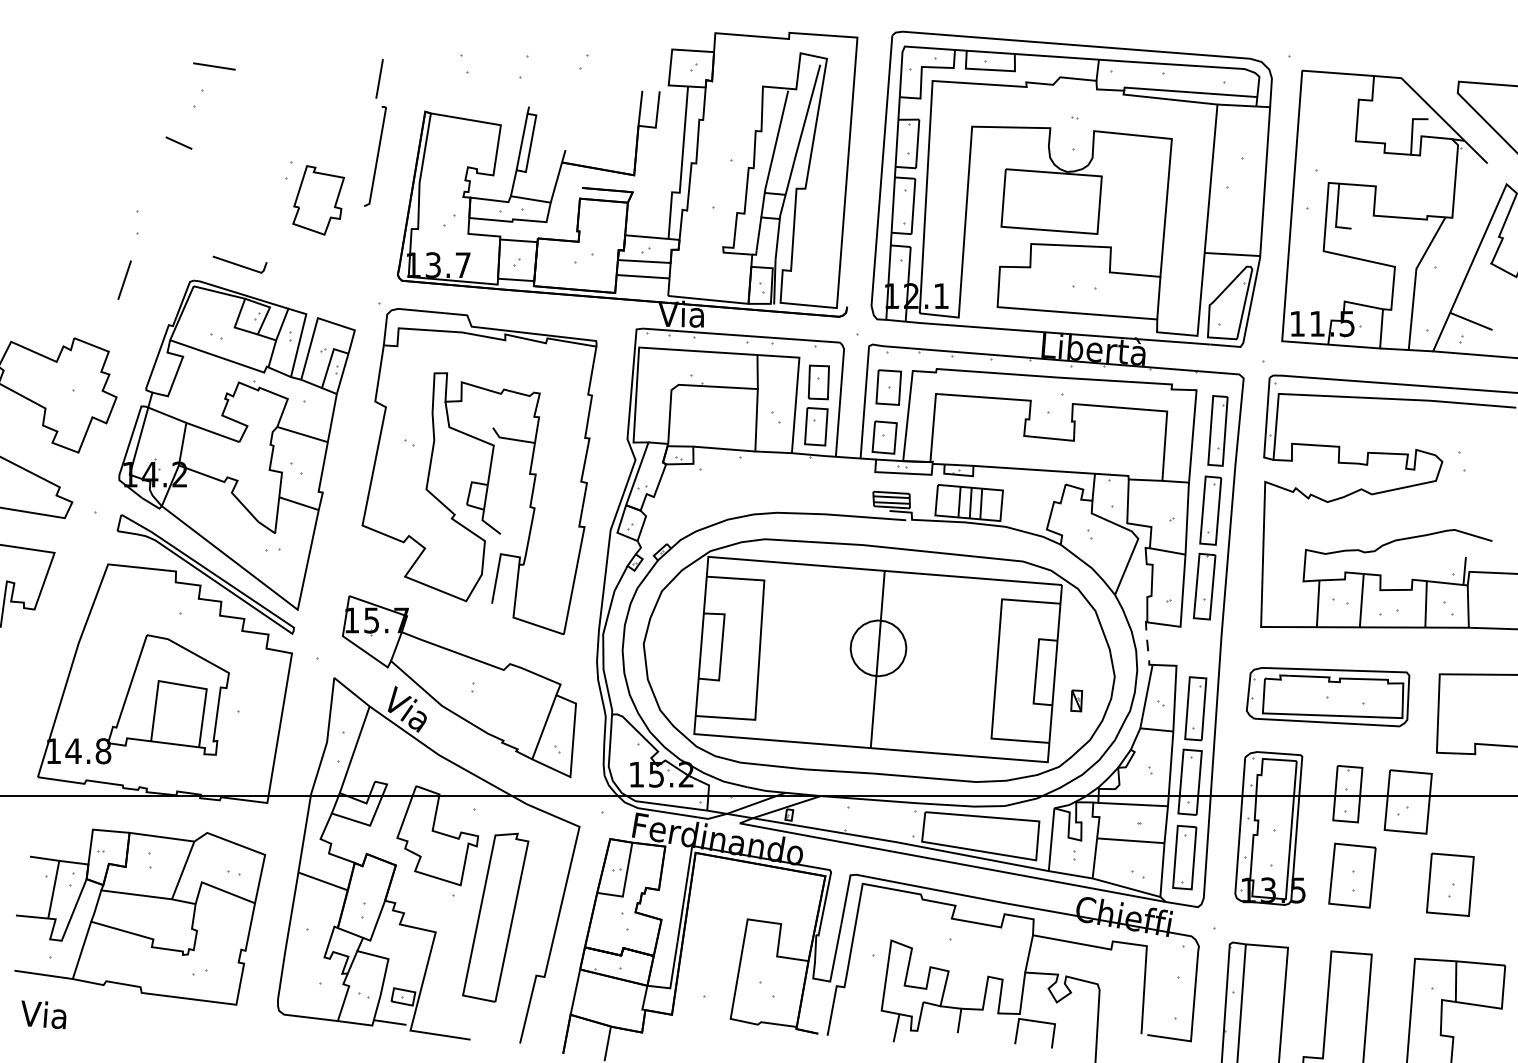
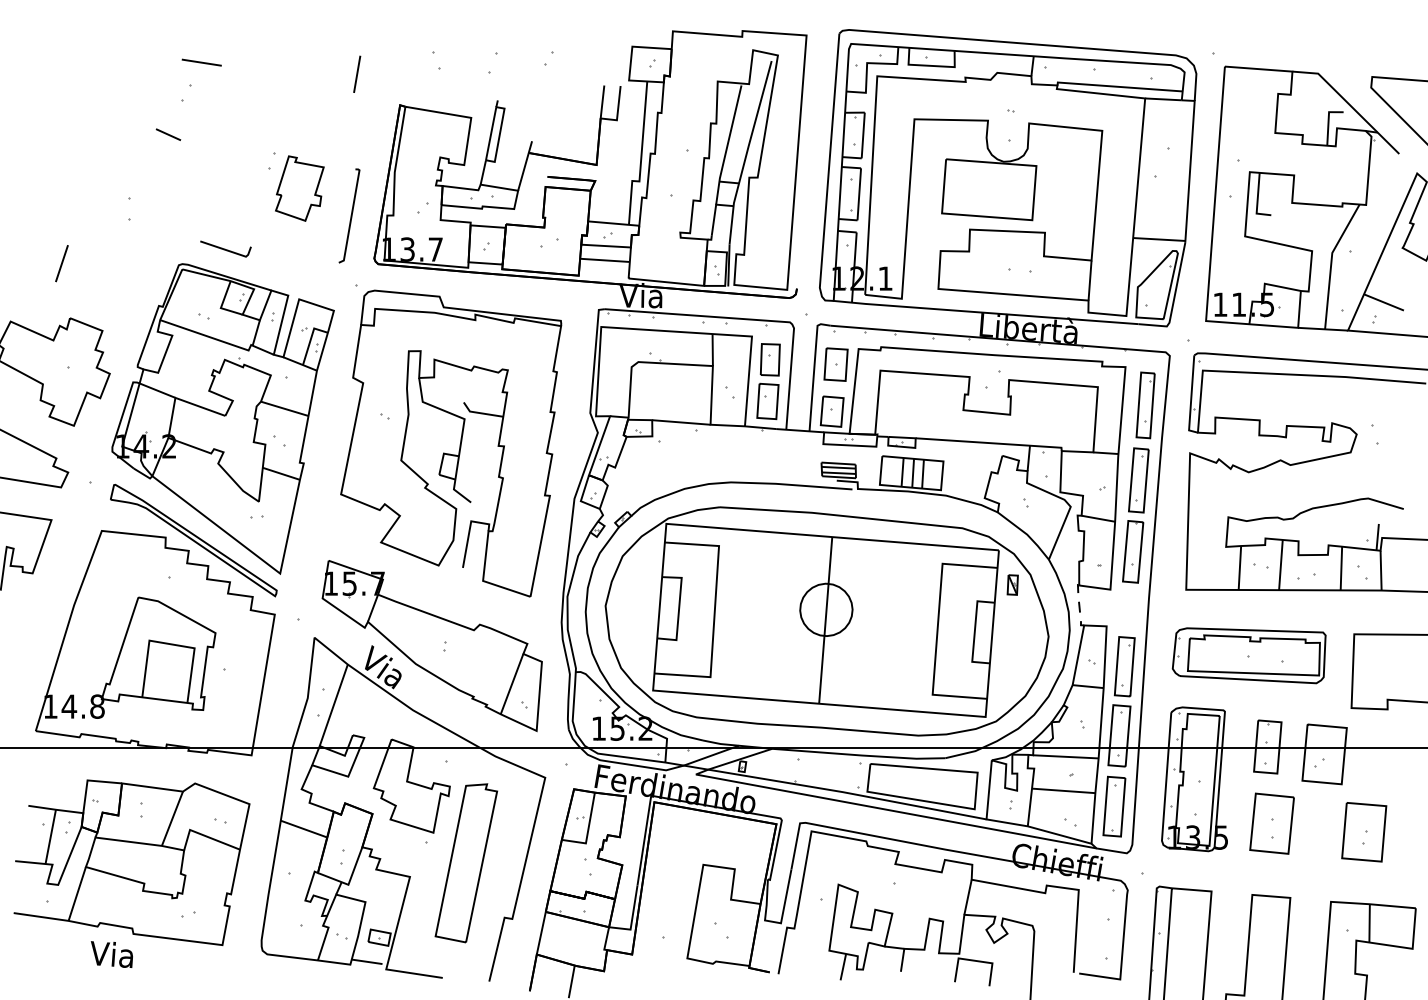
line: (376, 156) -> (350, 215), moved
line: (124, 279) -> (61, 262), moved
part: (1076, 700) -> (1012, 584), moved
text: (43, 1014) -> (111, 954), moved

